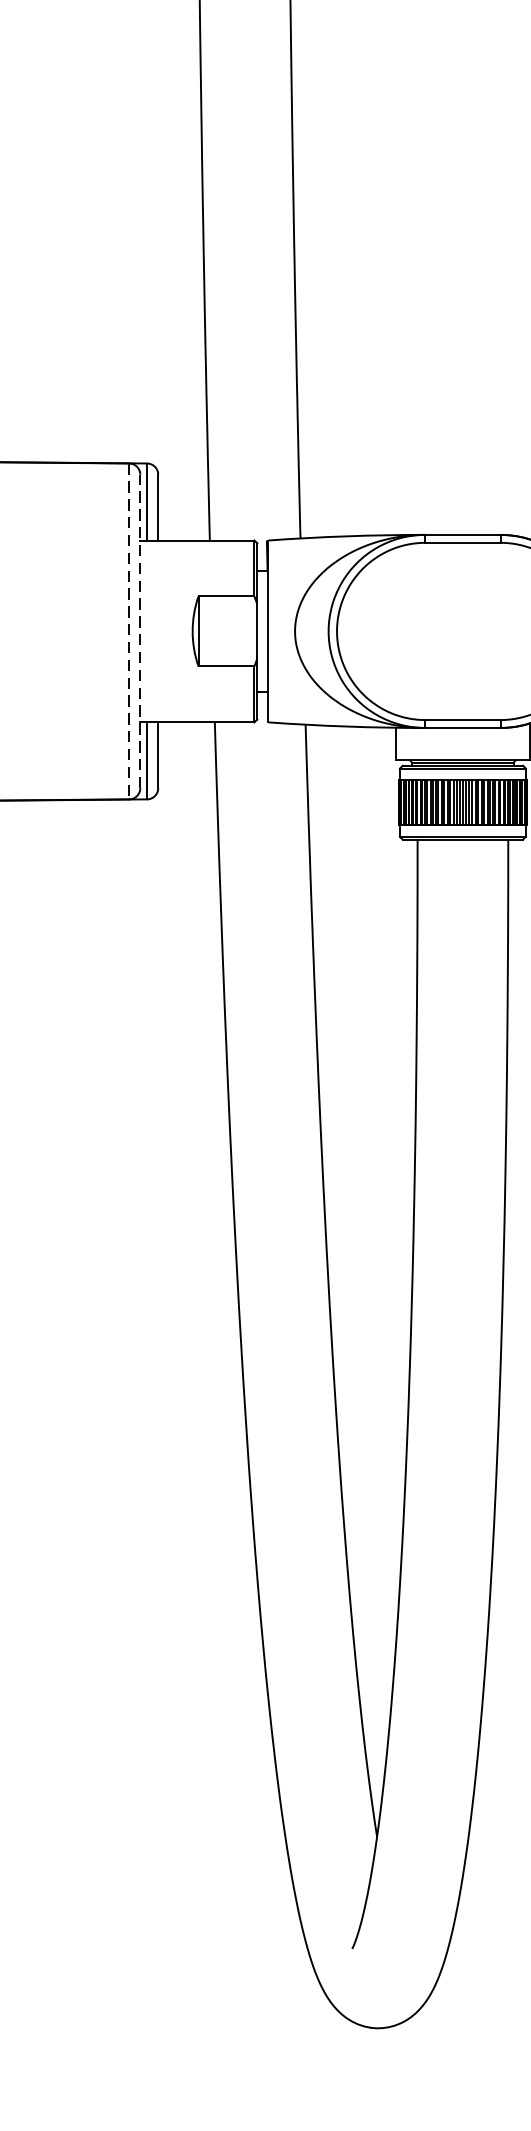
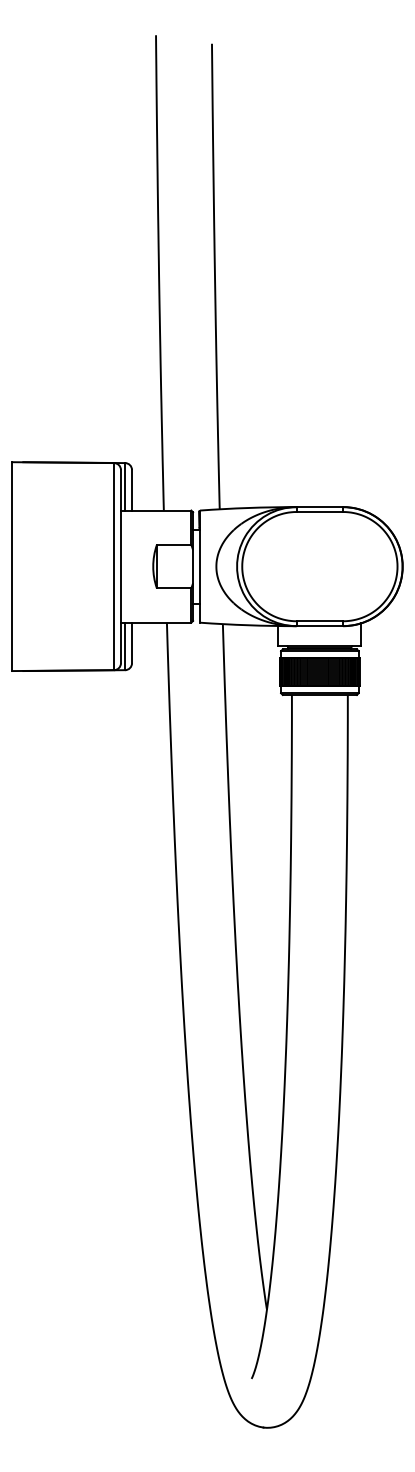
line: (129, 631) -> (114, 566), dashed -> solid
line: (139, 631) -> (120, 566), dashed -> solid

